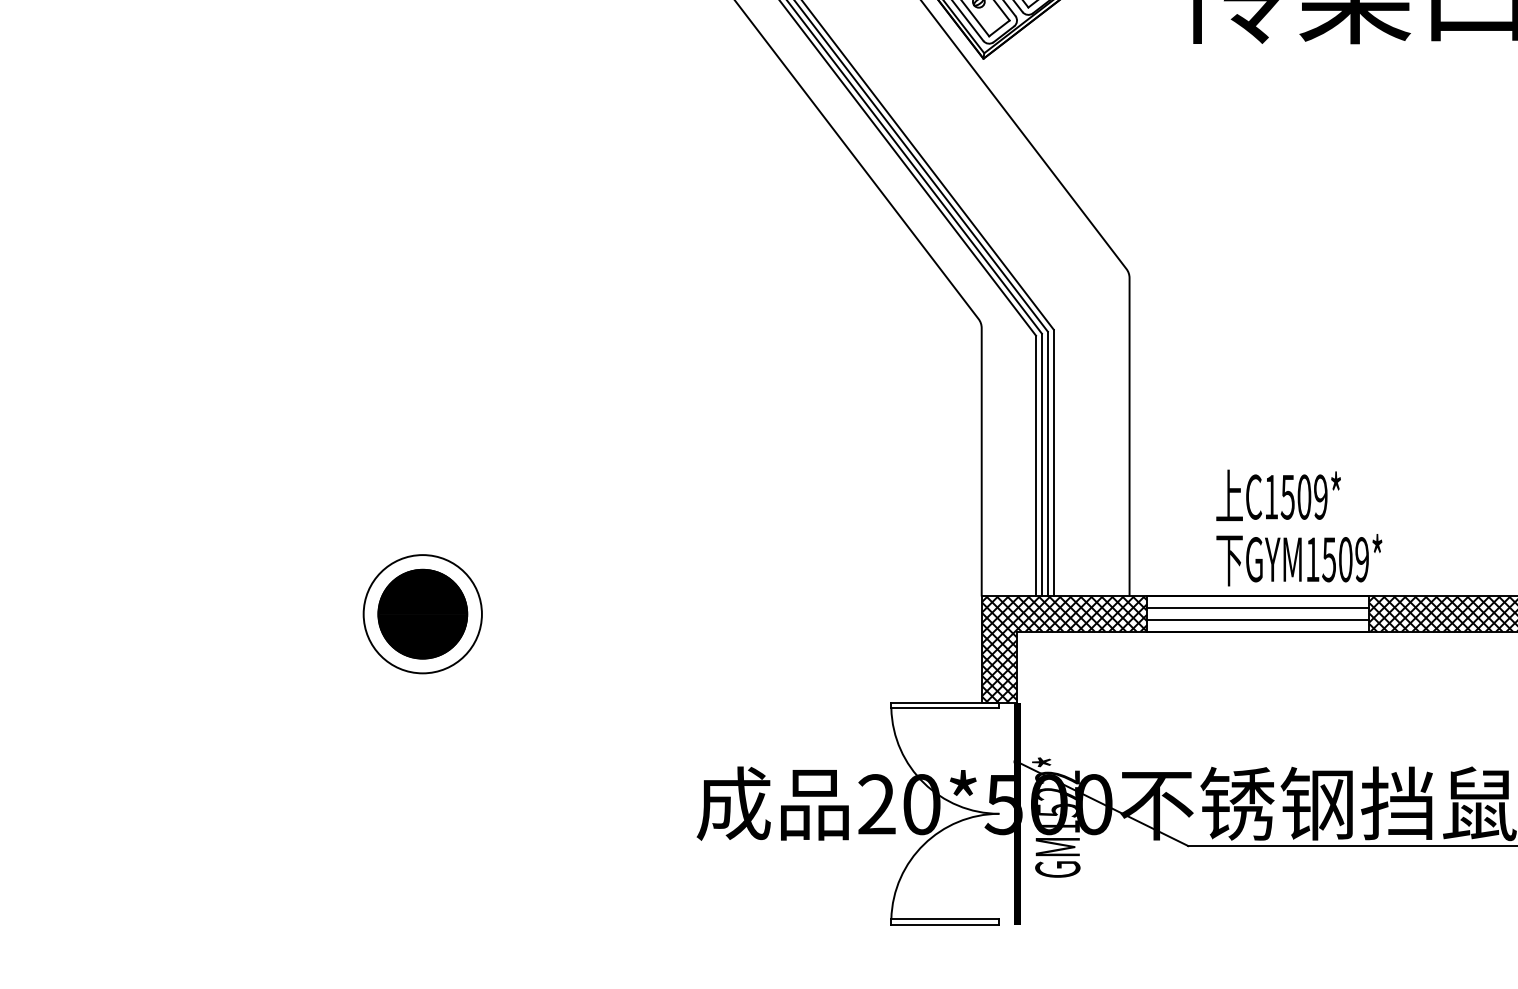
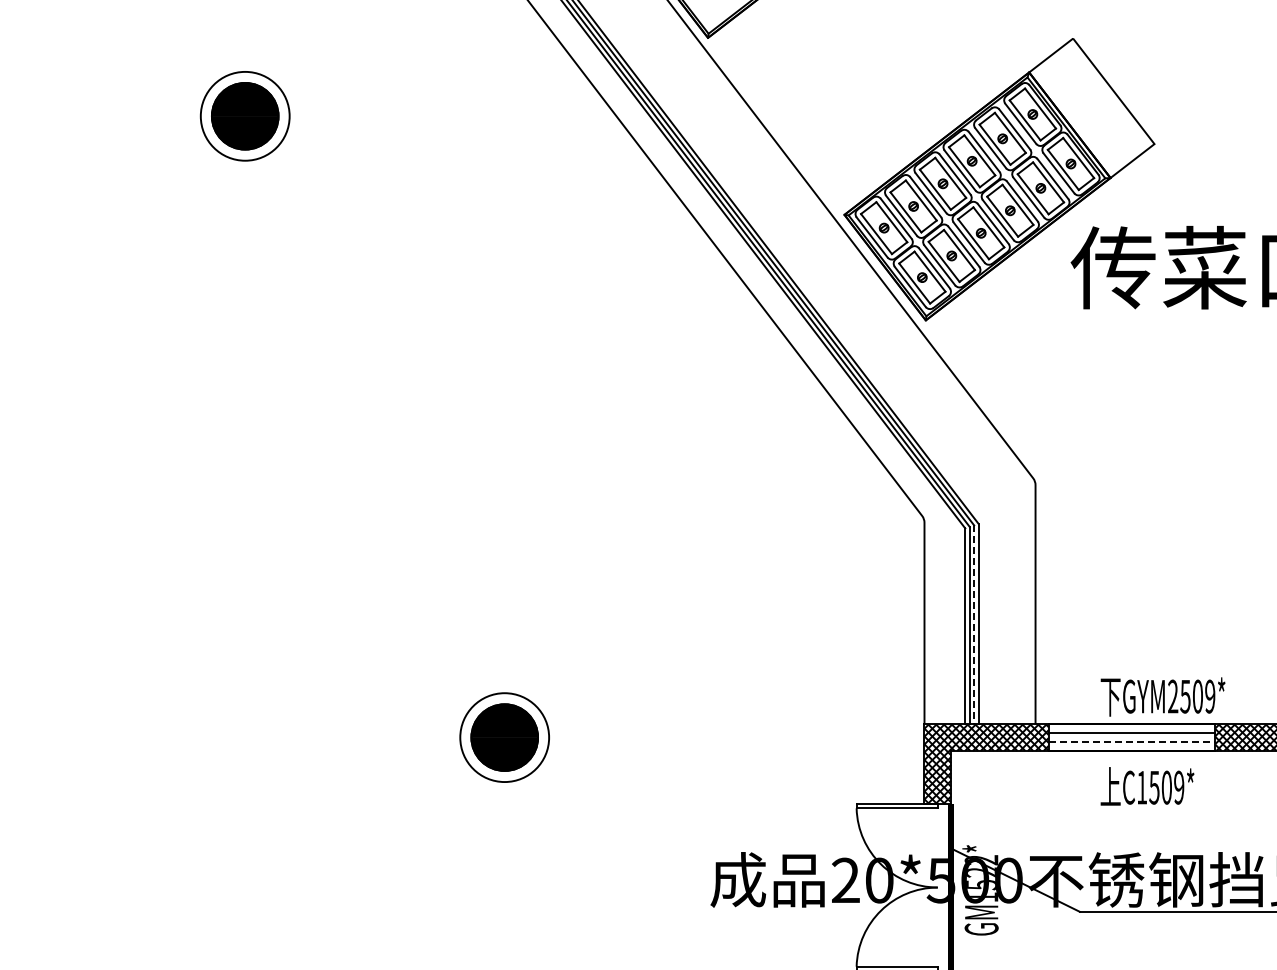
line: (1048, 464) -> (974, 625), solid -> dashed
text: (1278, 495) -> (1147, 786), moved
text: (1313, 559) -> (1173, 696), GYM1509* -> GYM2509*
line: (1258, 620) -> (1132, 742), solid -> dashed

